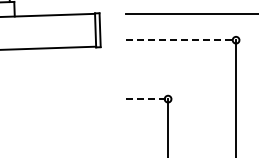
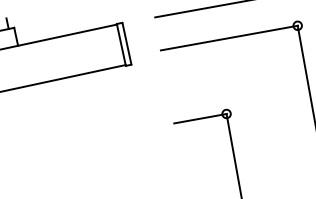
line: (181, 40) -> (230, 38), dashed -> solid
line: (147, 99) -> (201, 119), dashed -> solid

